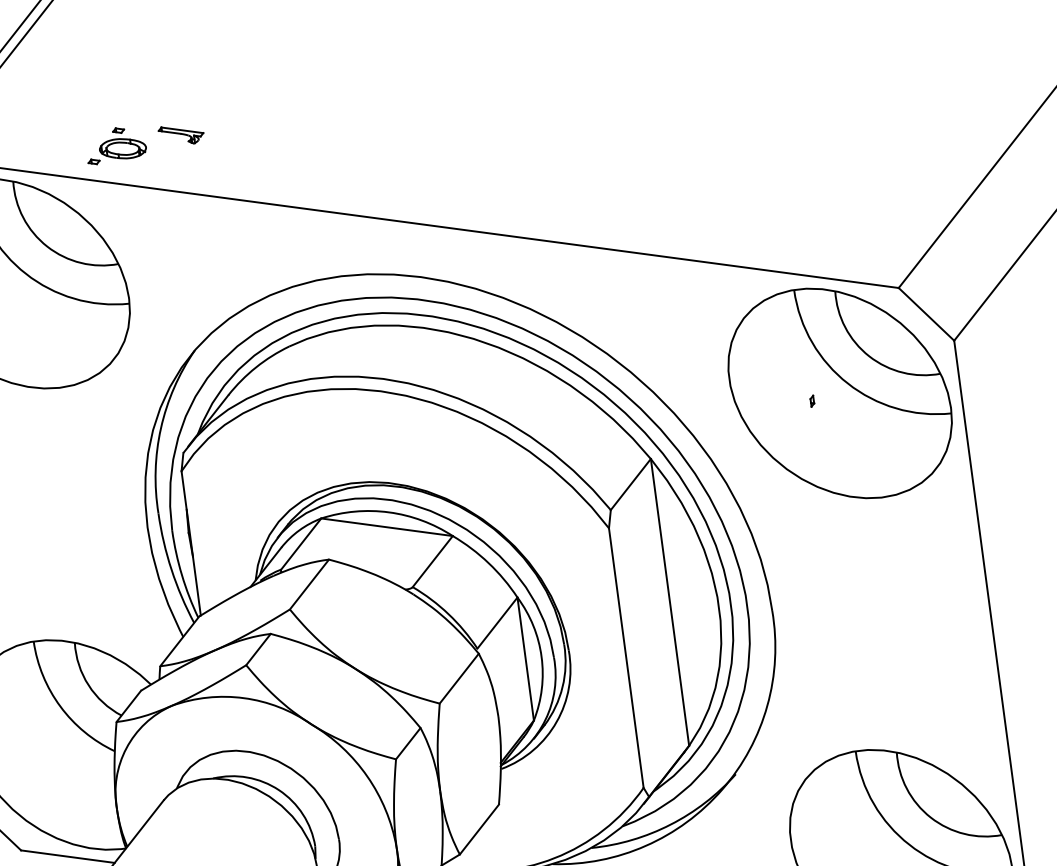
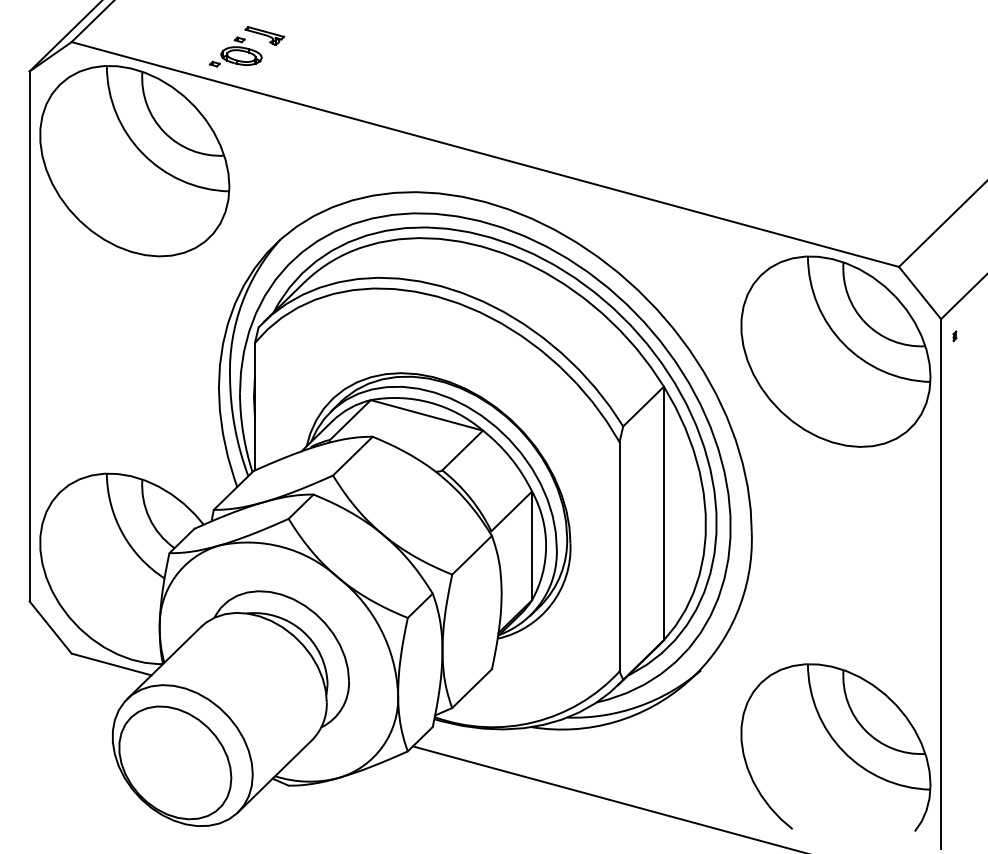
part: (181, 134) -> (264, 35), moved
part: (811, 400) -> (954, 335), moved

